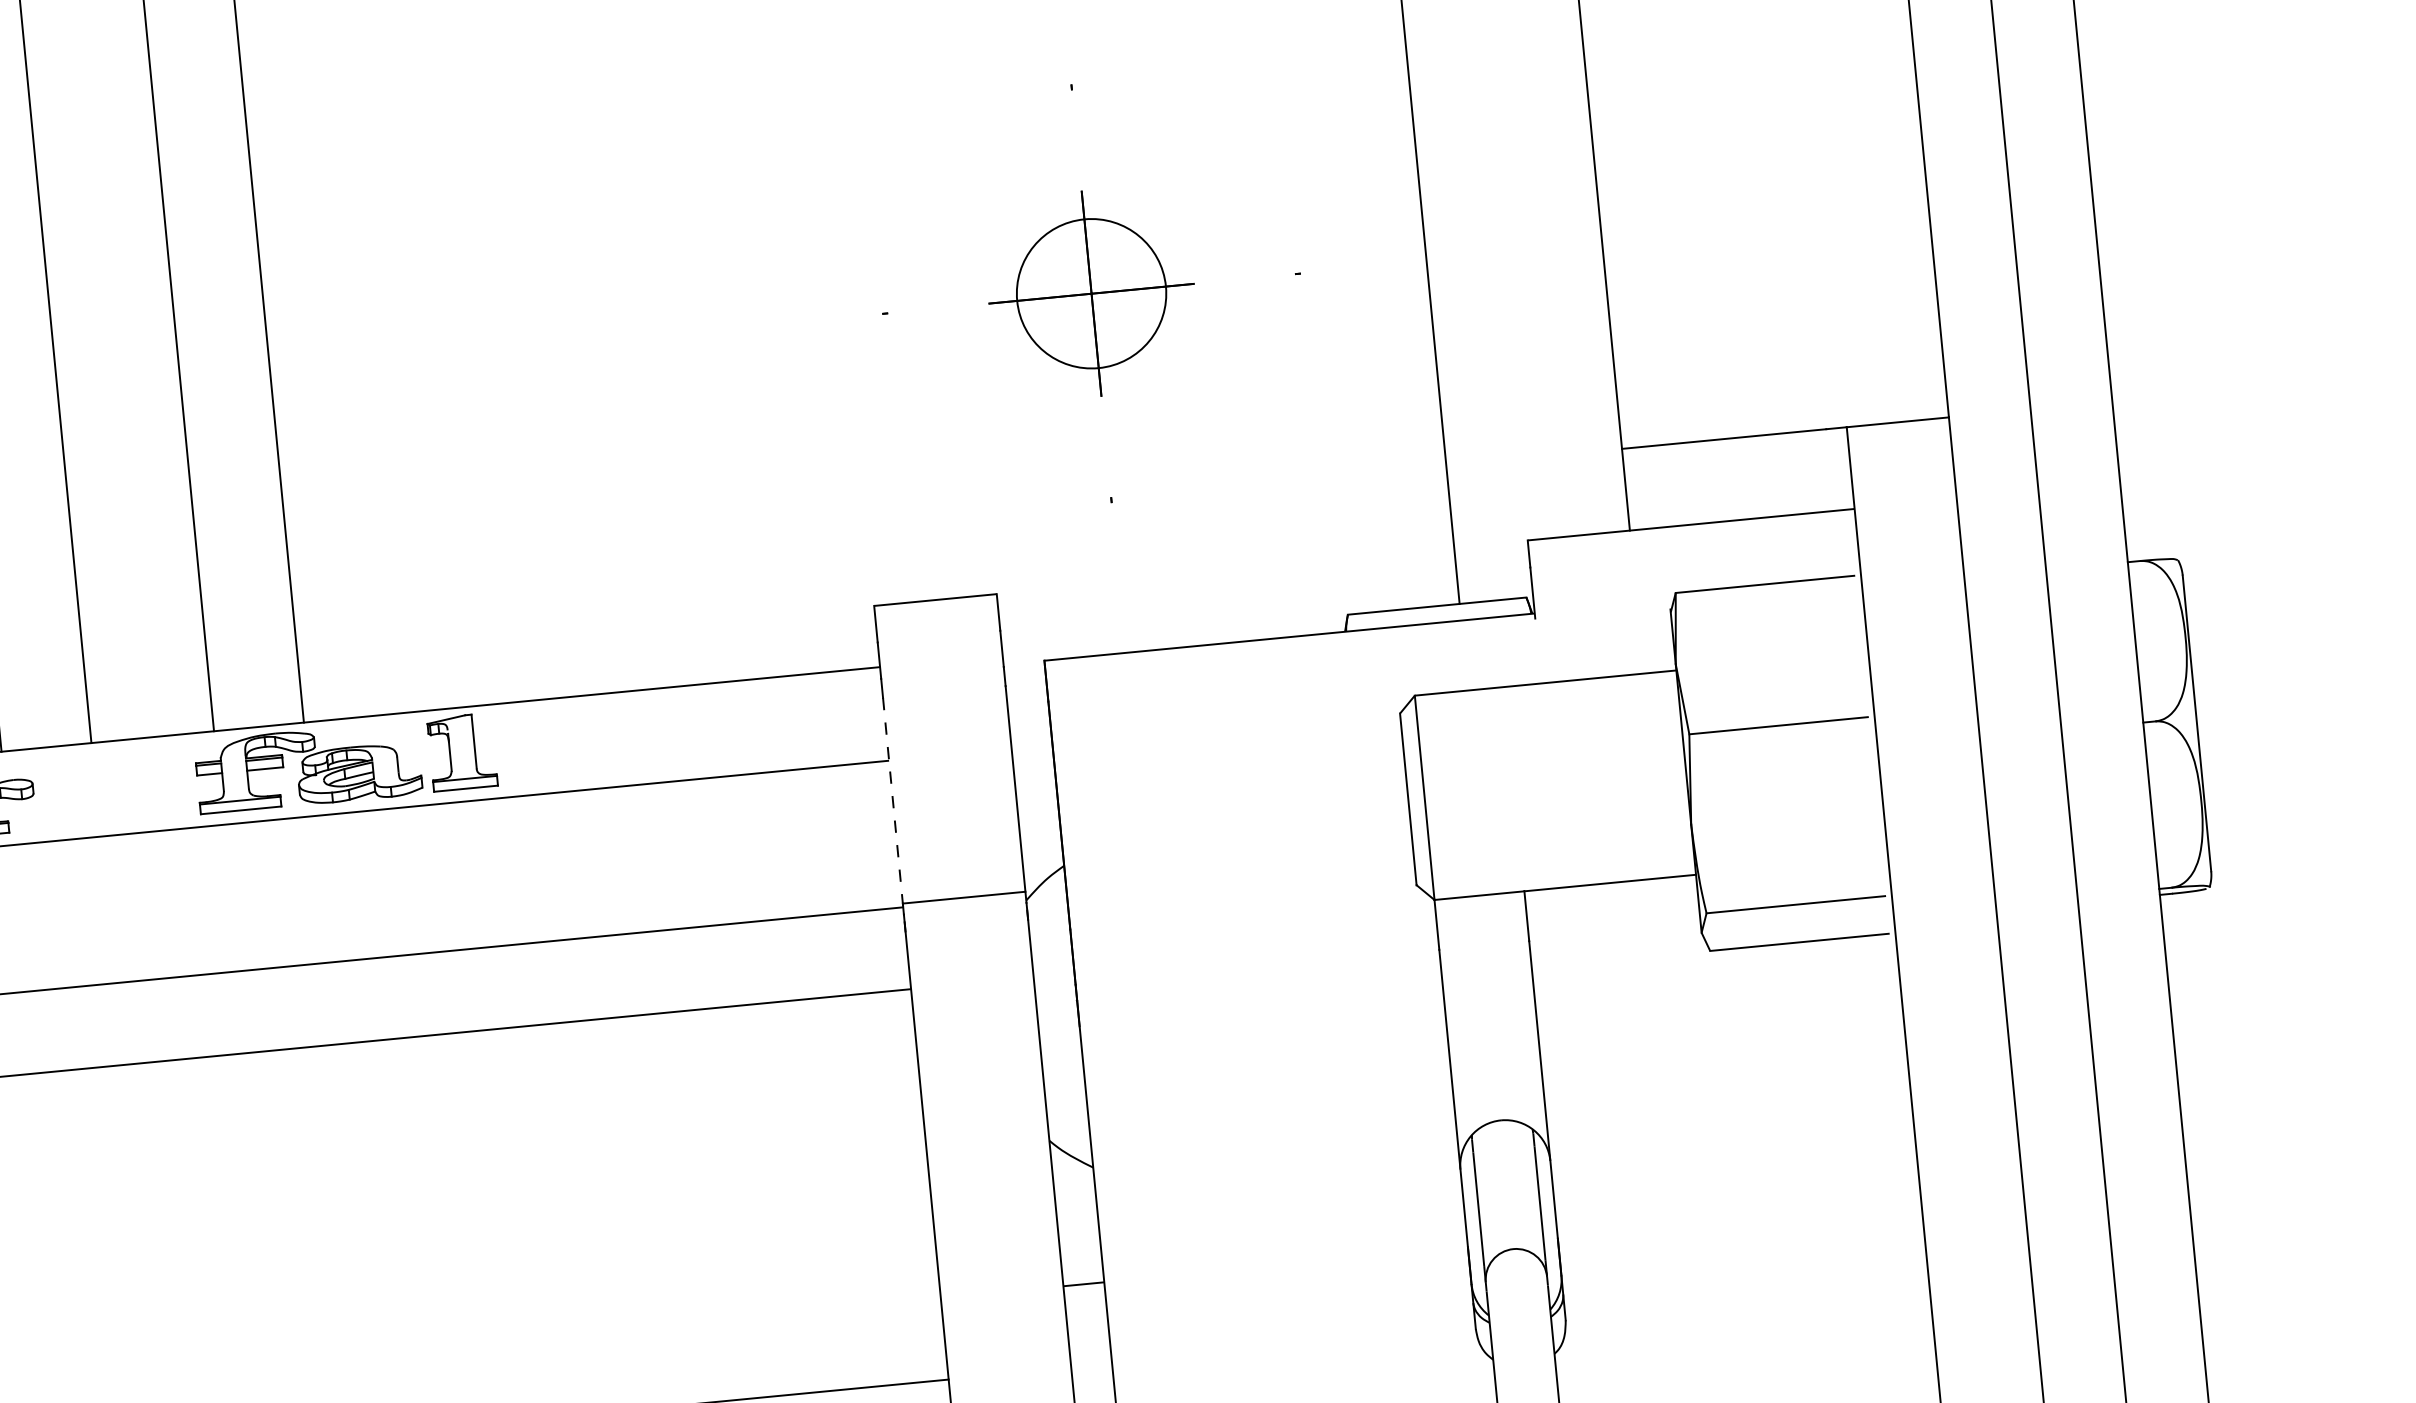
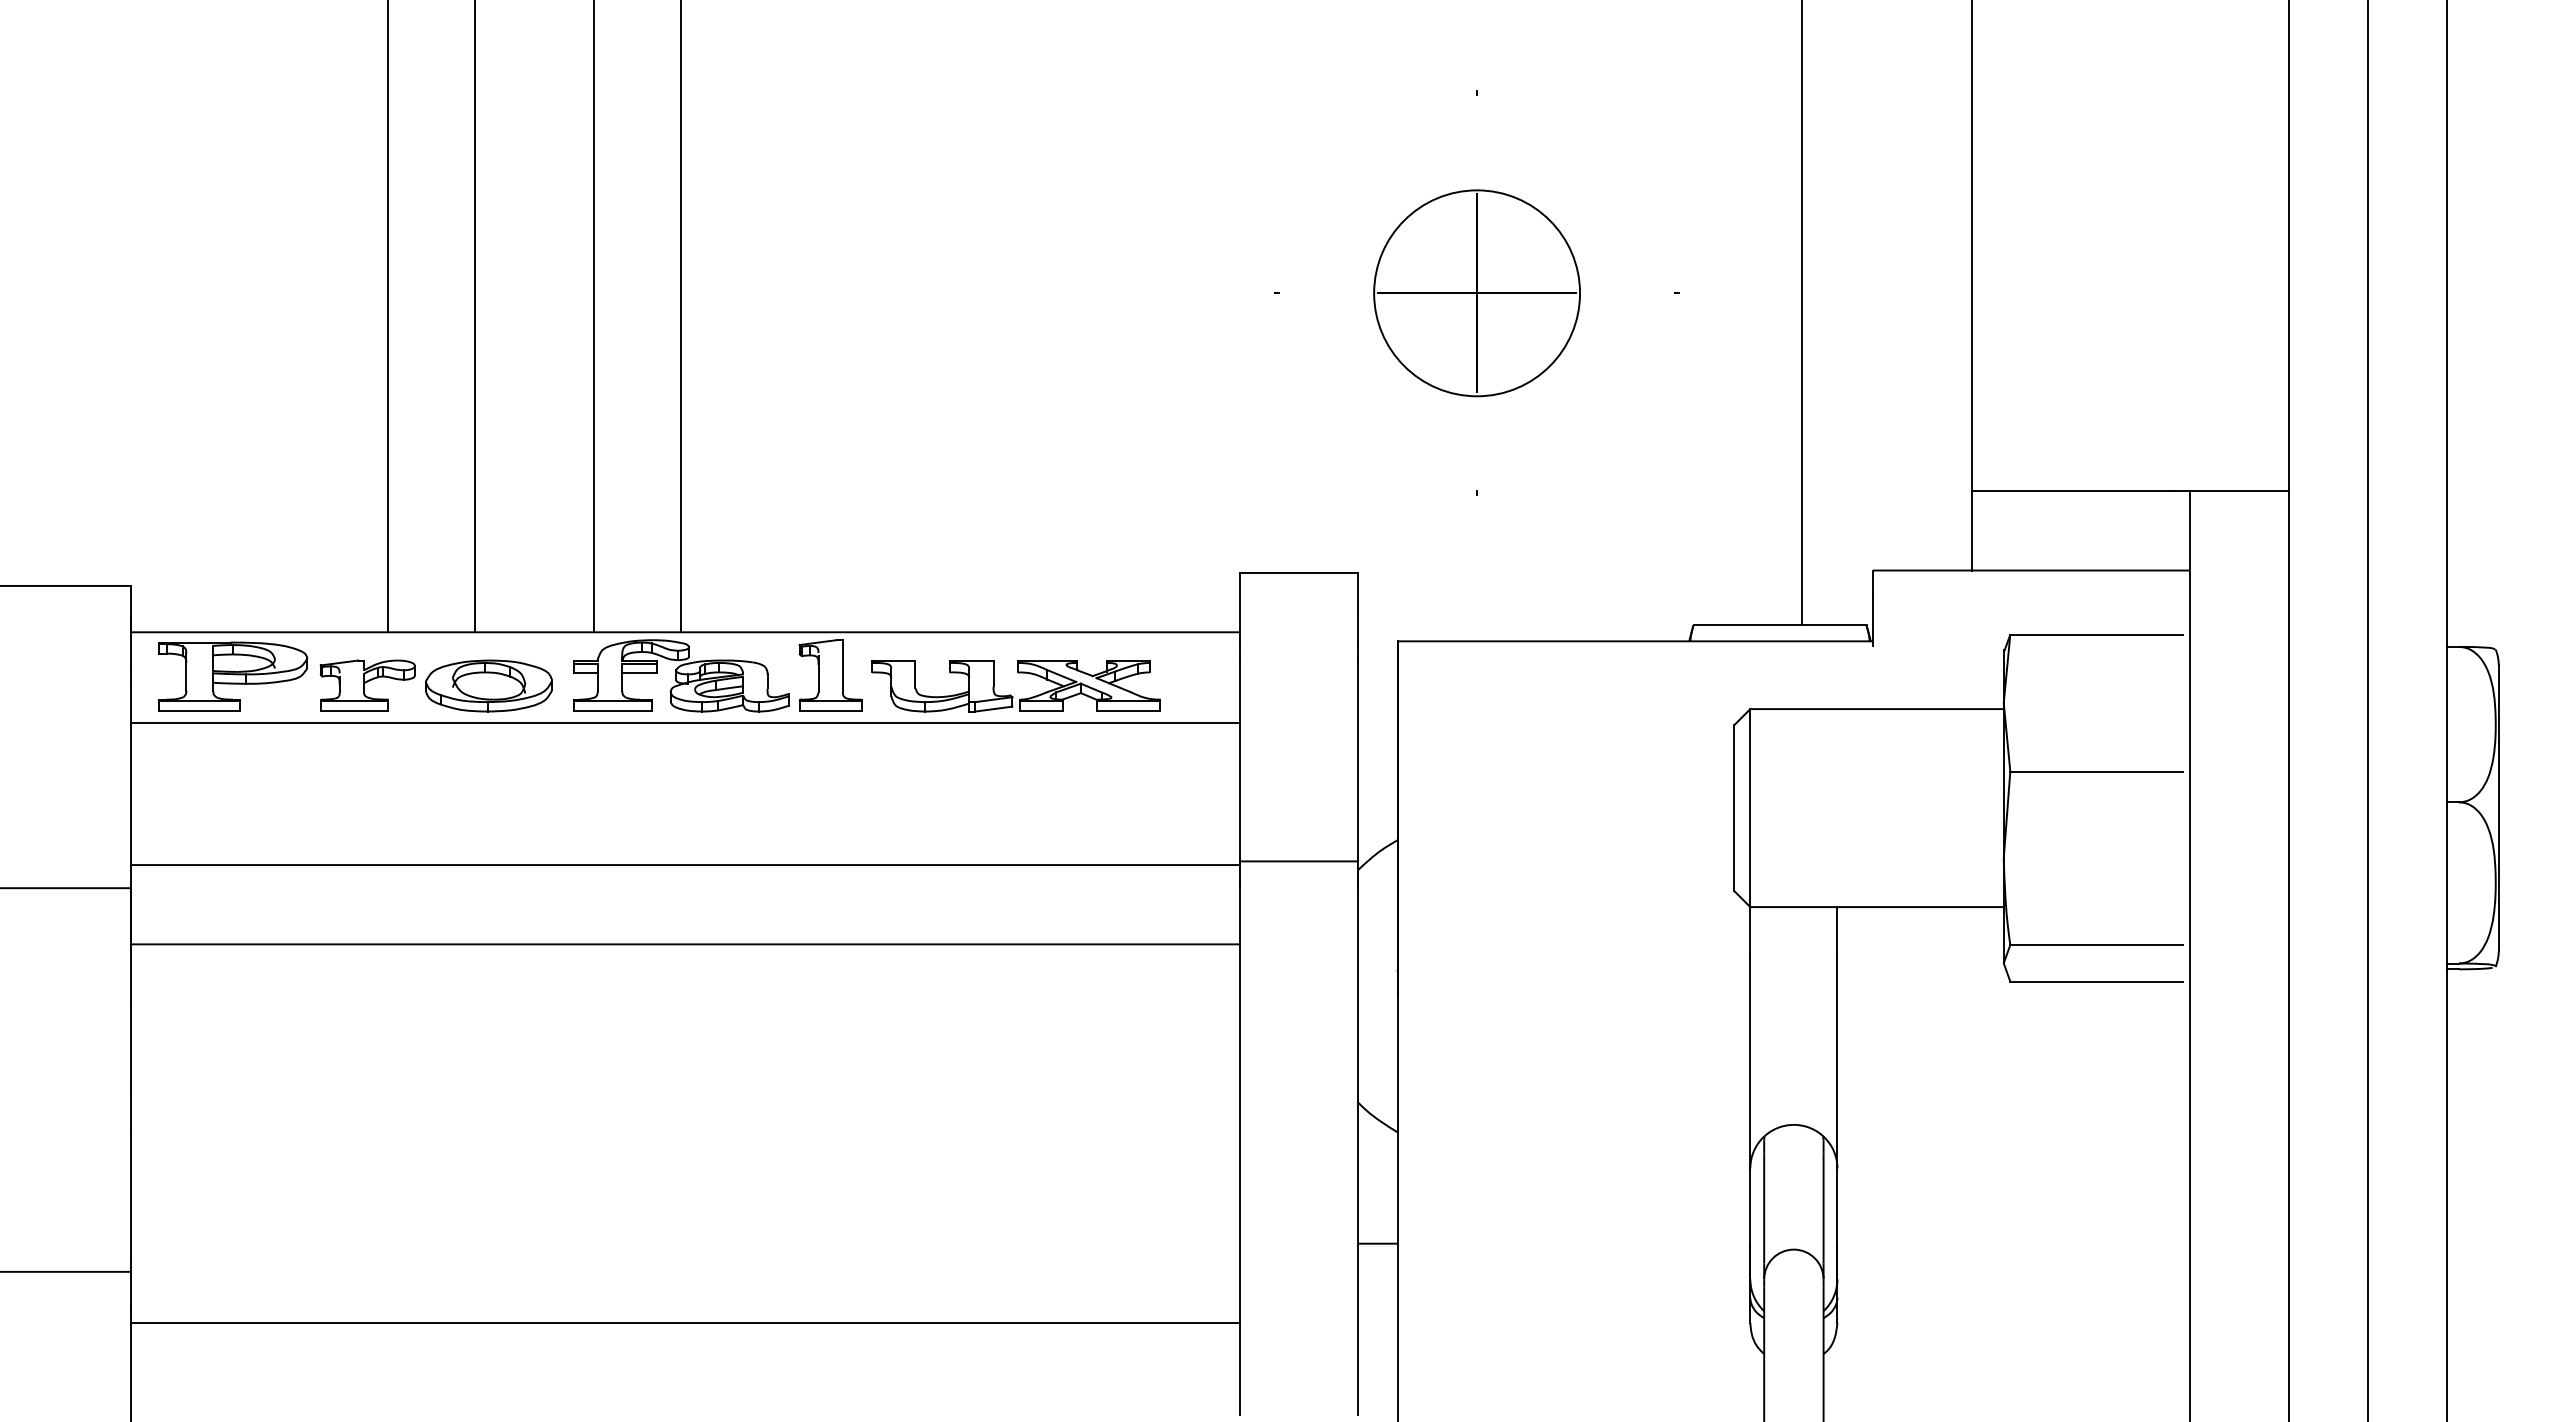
circle: (1092, 293) -> (1477, 293), size x1.43
part: (649, 754) -> (1010, 694), added
part: (110, 796) -> (488, 685), added
line: (893, 803) -> (1239, 764), dashed -> solid

